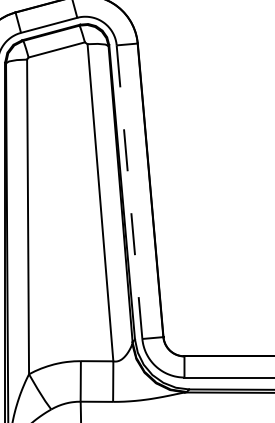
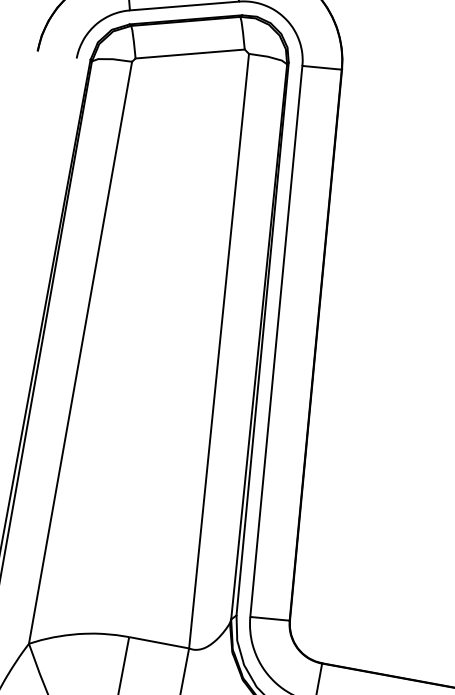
line: (129, 192) -> (276, 342), dashed -> solid

